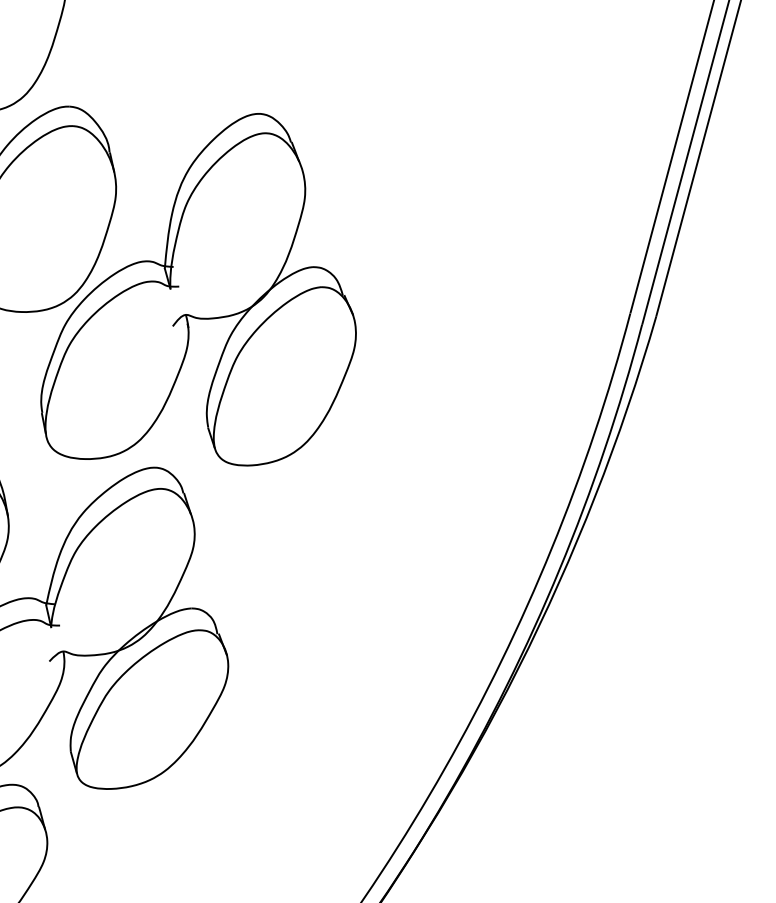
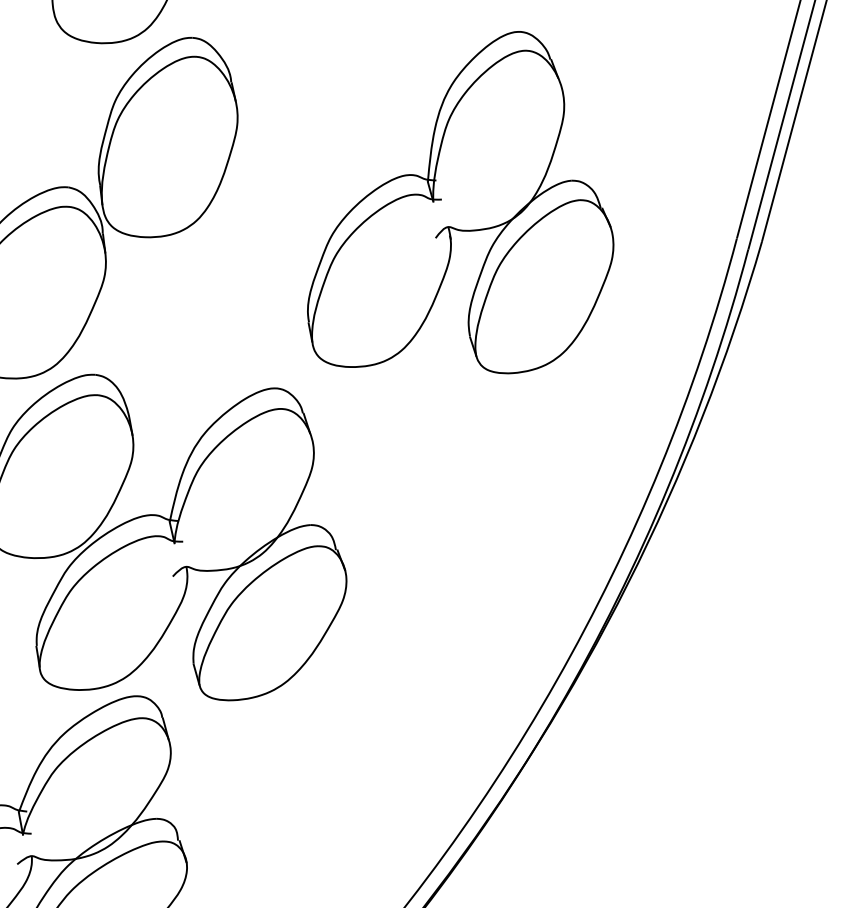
part: (198, 289) -> (460, 202), moved

